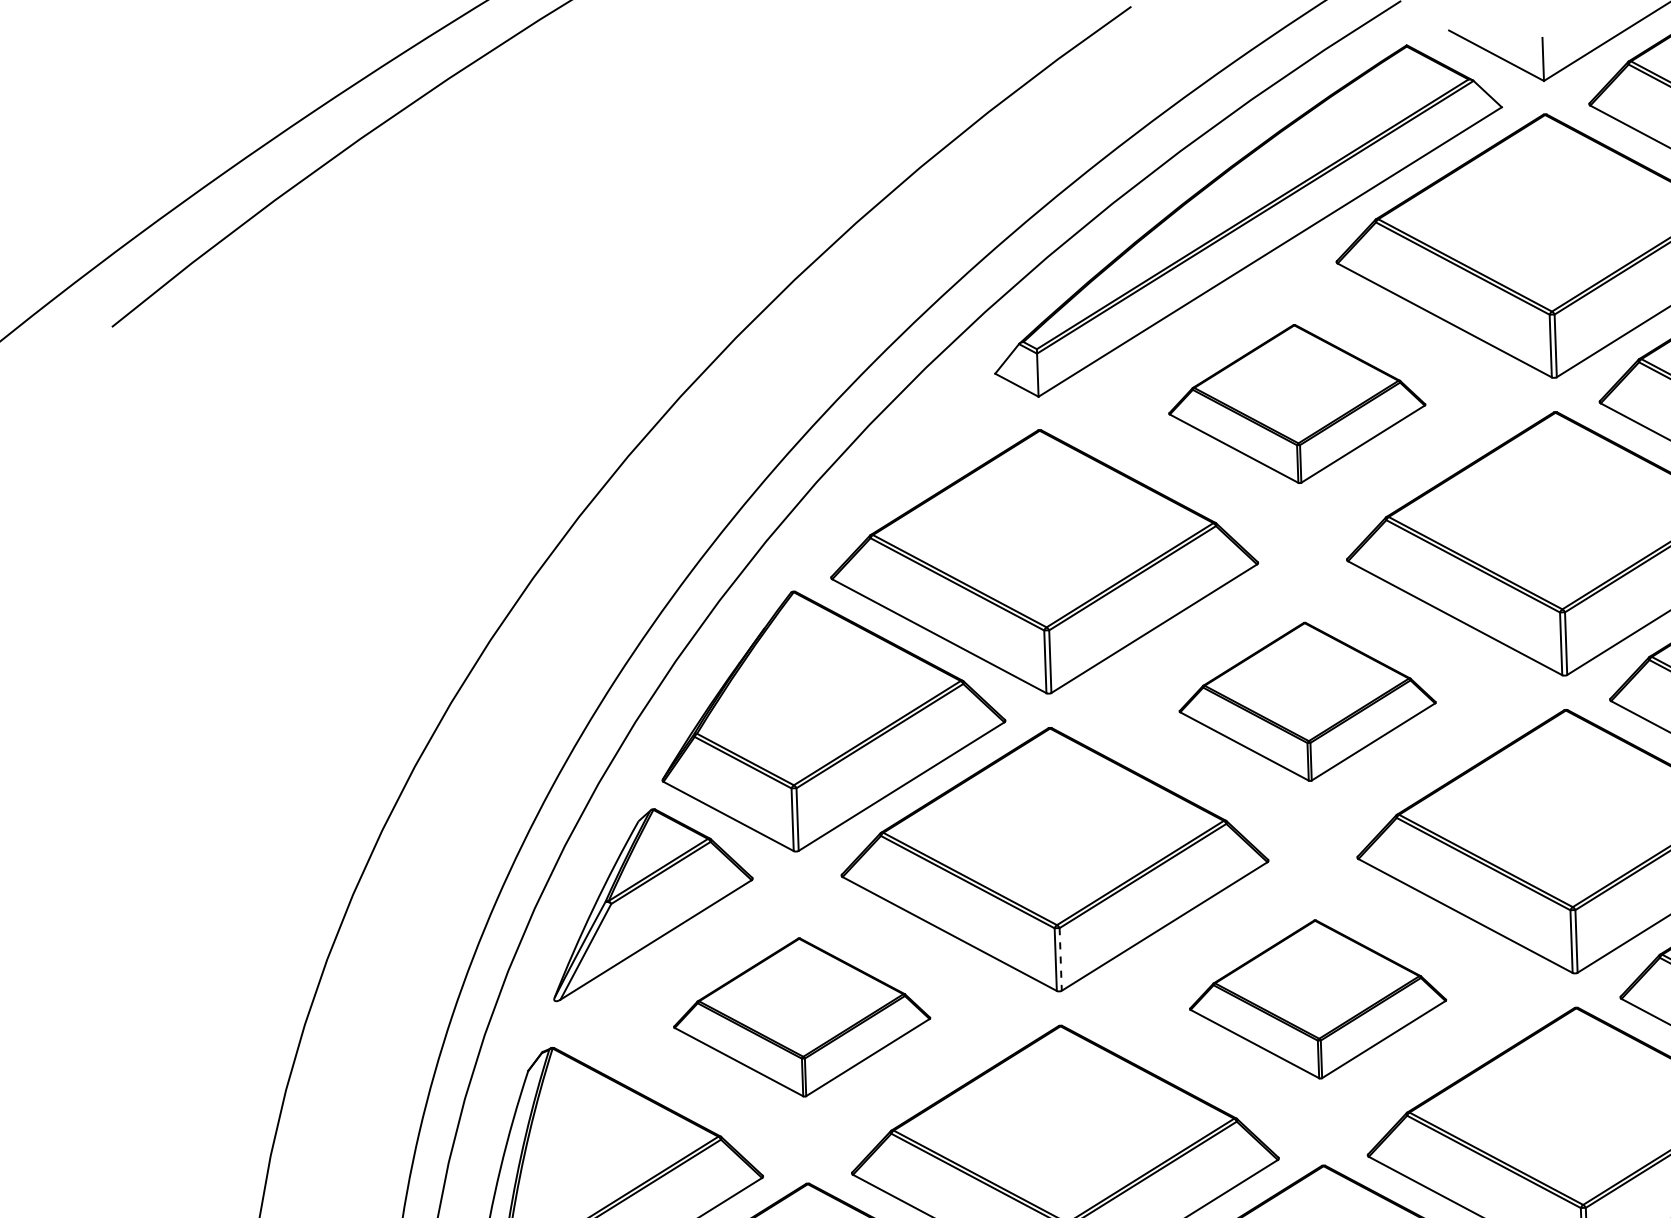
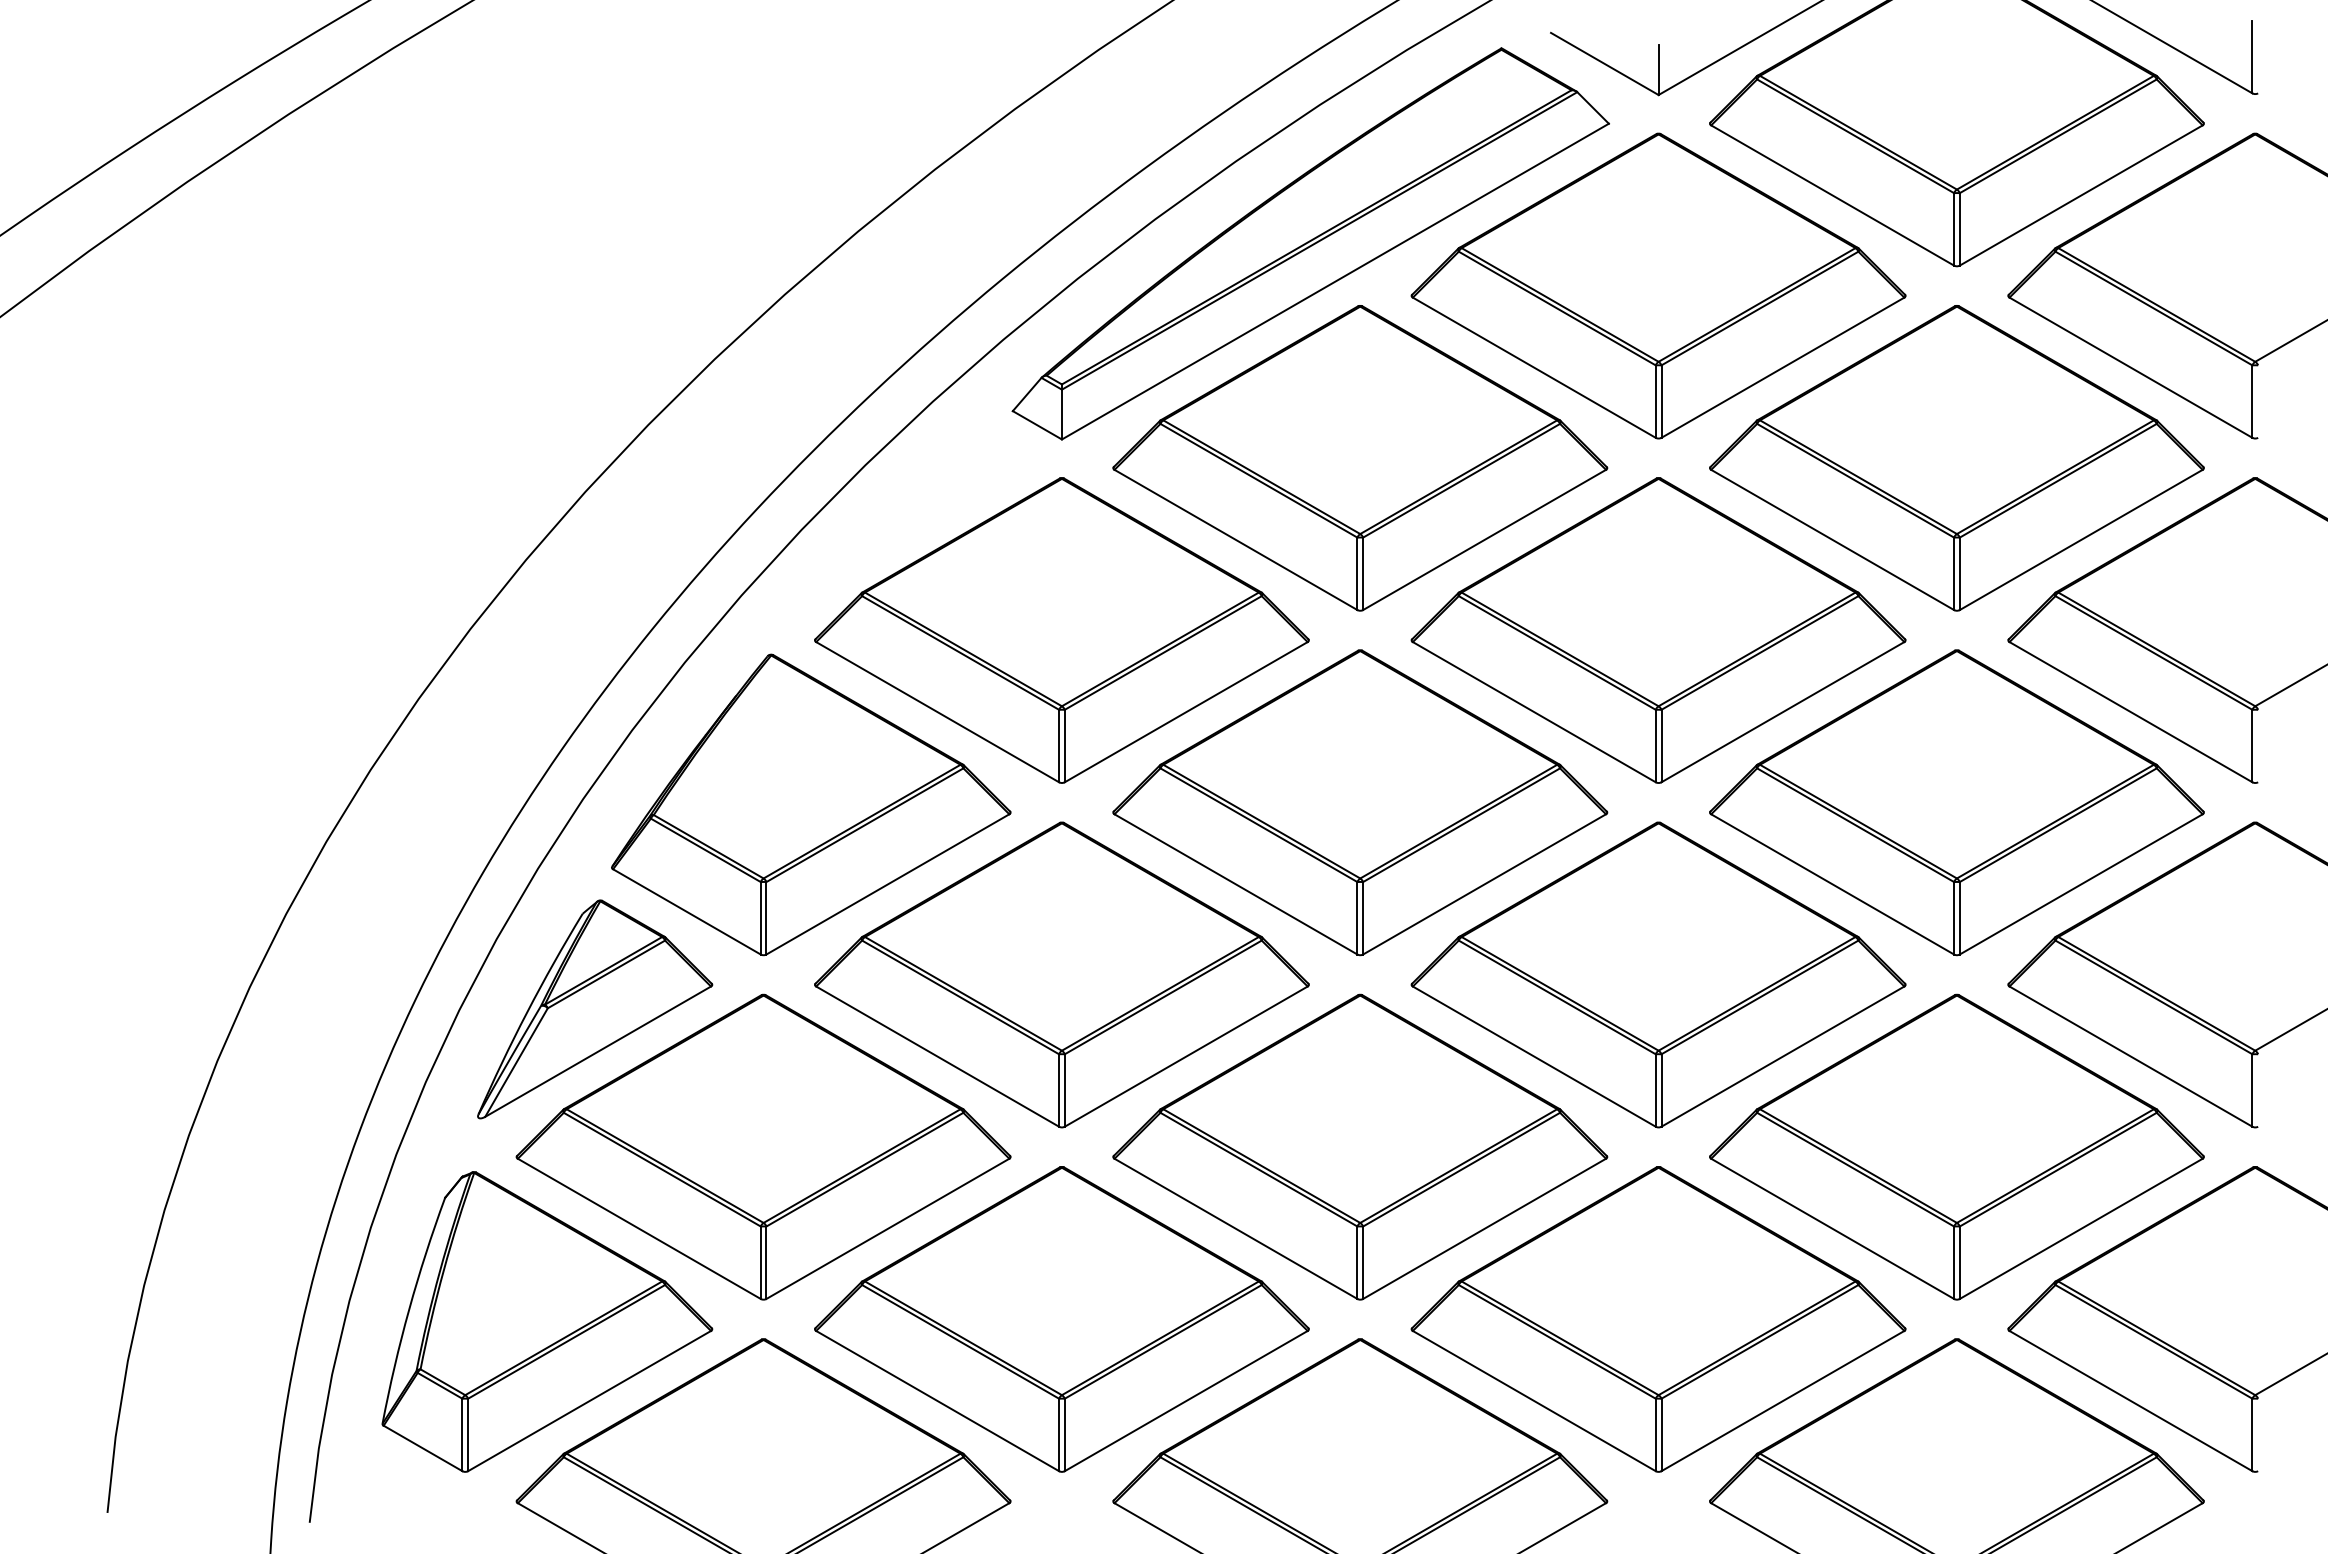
part: (1297, 404) -> (1360, 458), size x1.67
part: (1307, 701) -> (1360, 802), size x1.67
line: (1060, 960) -> (1064, 1091), dashed -> solid
part: (1318, 998) -> (1360, 1146), size x1.67
part: (801, 1016) -> (763, 1146), size x1.67

